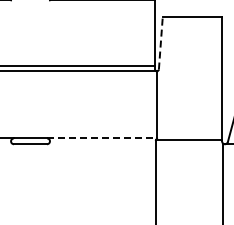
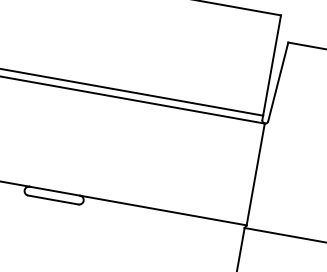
line: (160, 42) -> (277, 80), dashed -> solid
line: (102, 138) -> (164, 210), dashed -> solid

